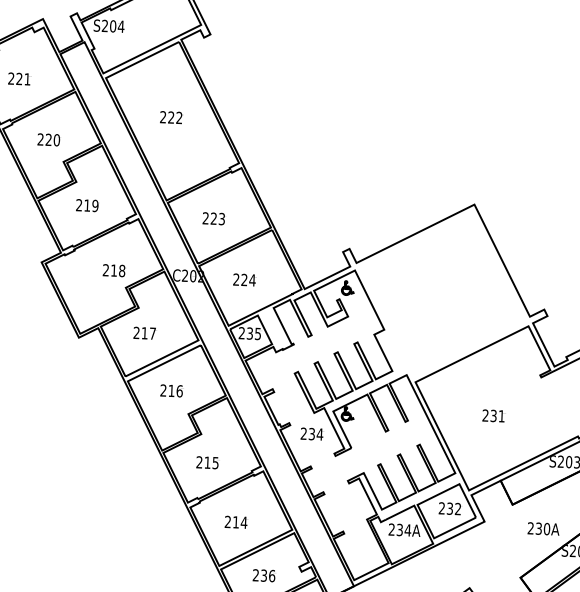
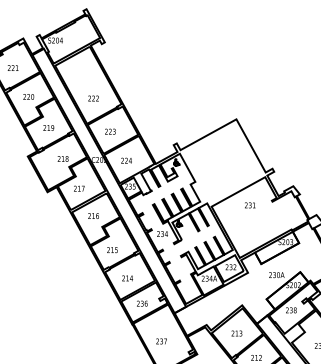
text: (171, 117) -> (93, 98), moved
text: (494, 416) -> (250, 205), moved

